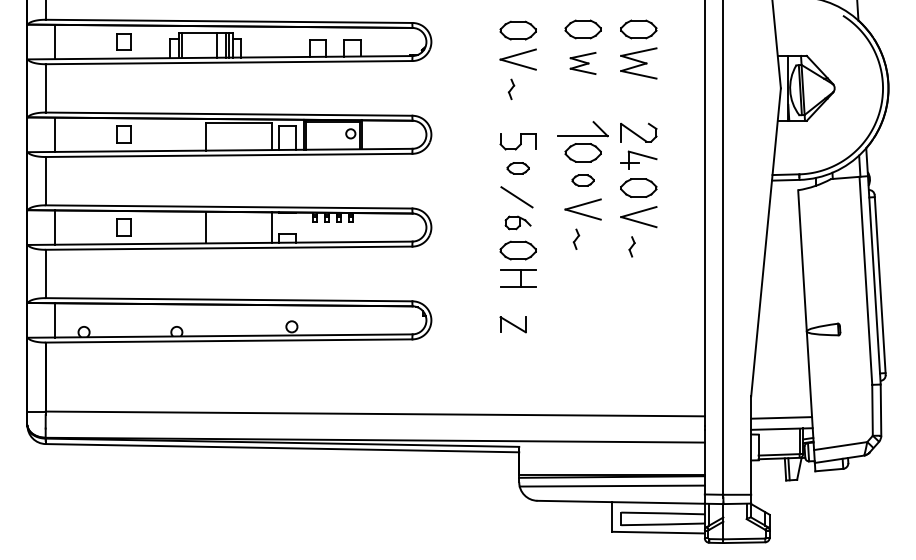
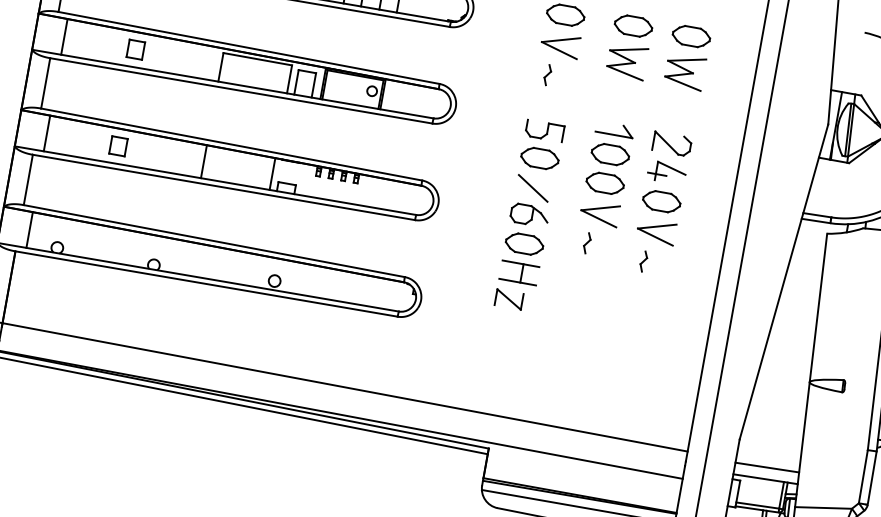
part: (582, 63) -> (626, 61), size x1.43
part: (583, 128) -> (615, 129), size x0.71
part: (517, 168) -> (539, 158), size x1.67
part: (582, 180) -> (604, 183), size x1.67
part: (517, 222) -> (529, 214), size x1.43
part: (512, 324) -> (508, 299), moved

